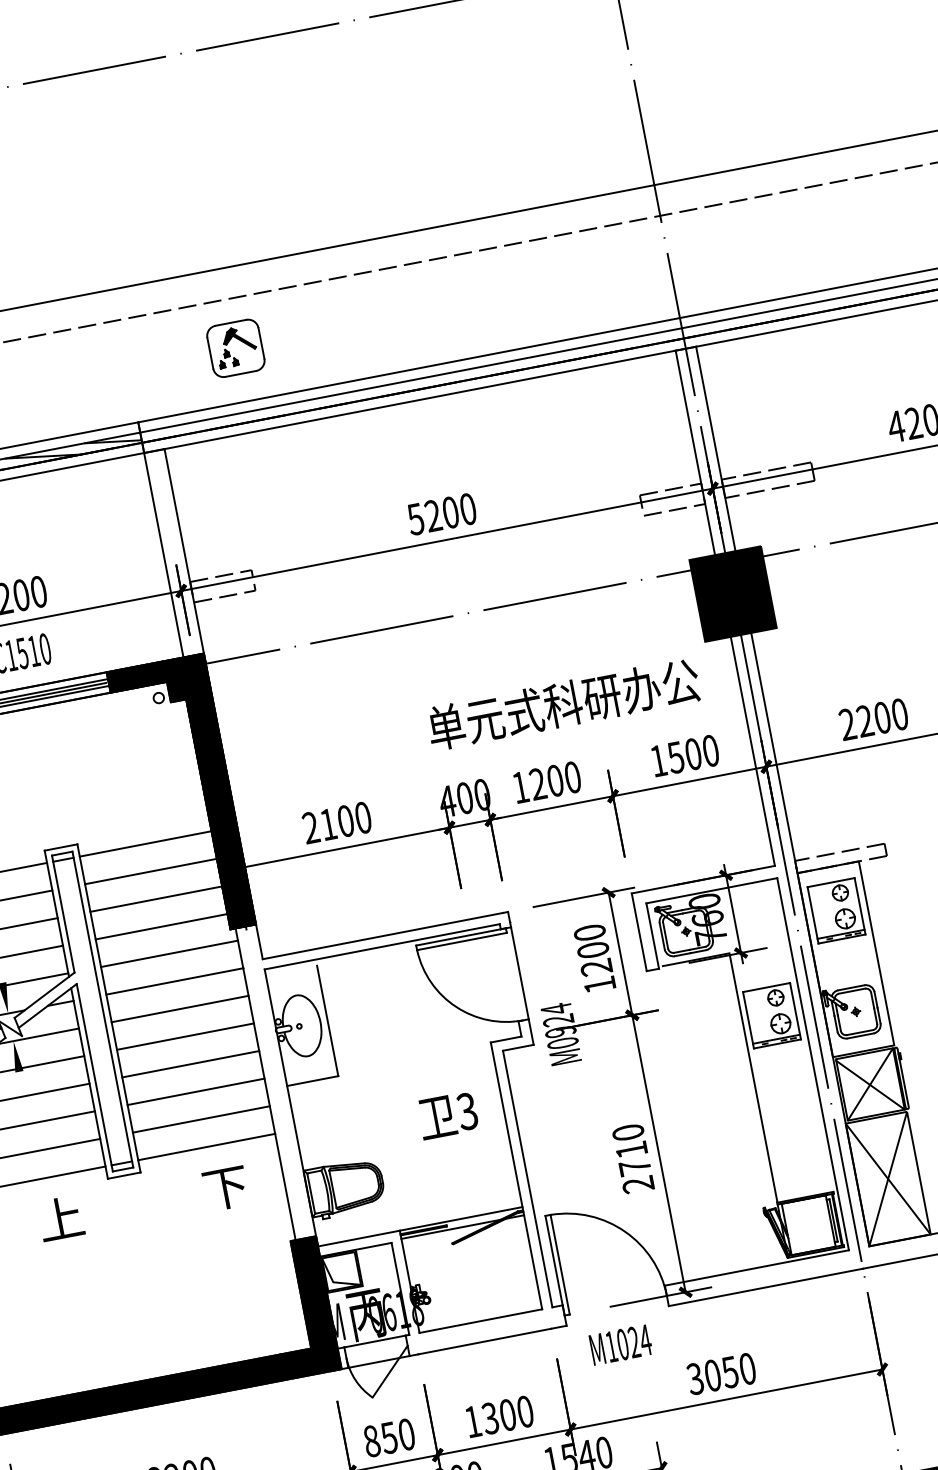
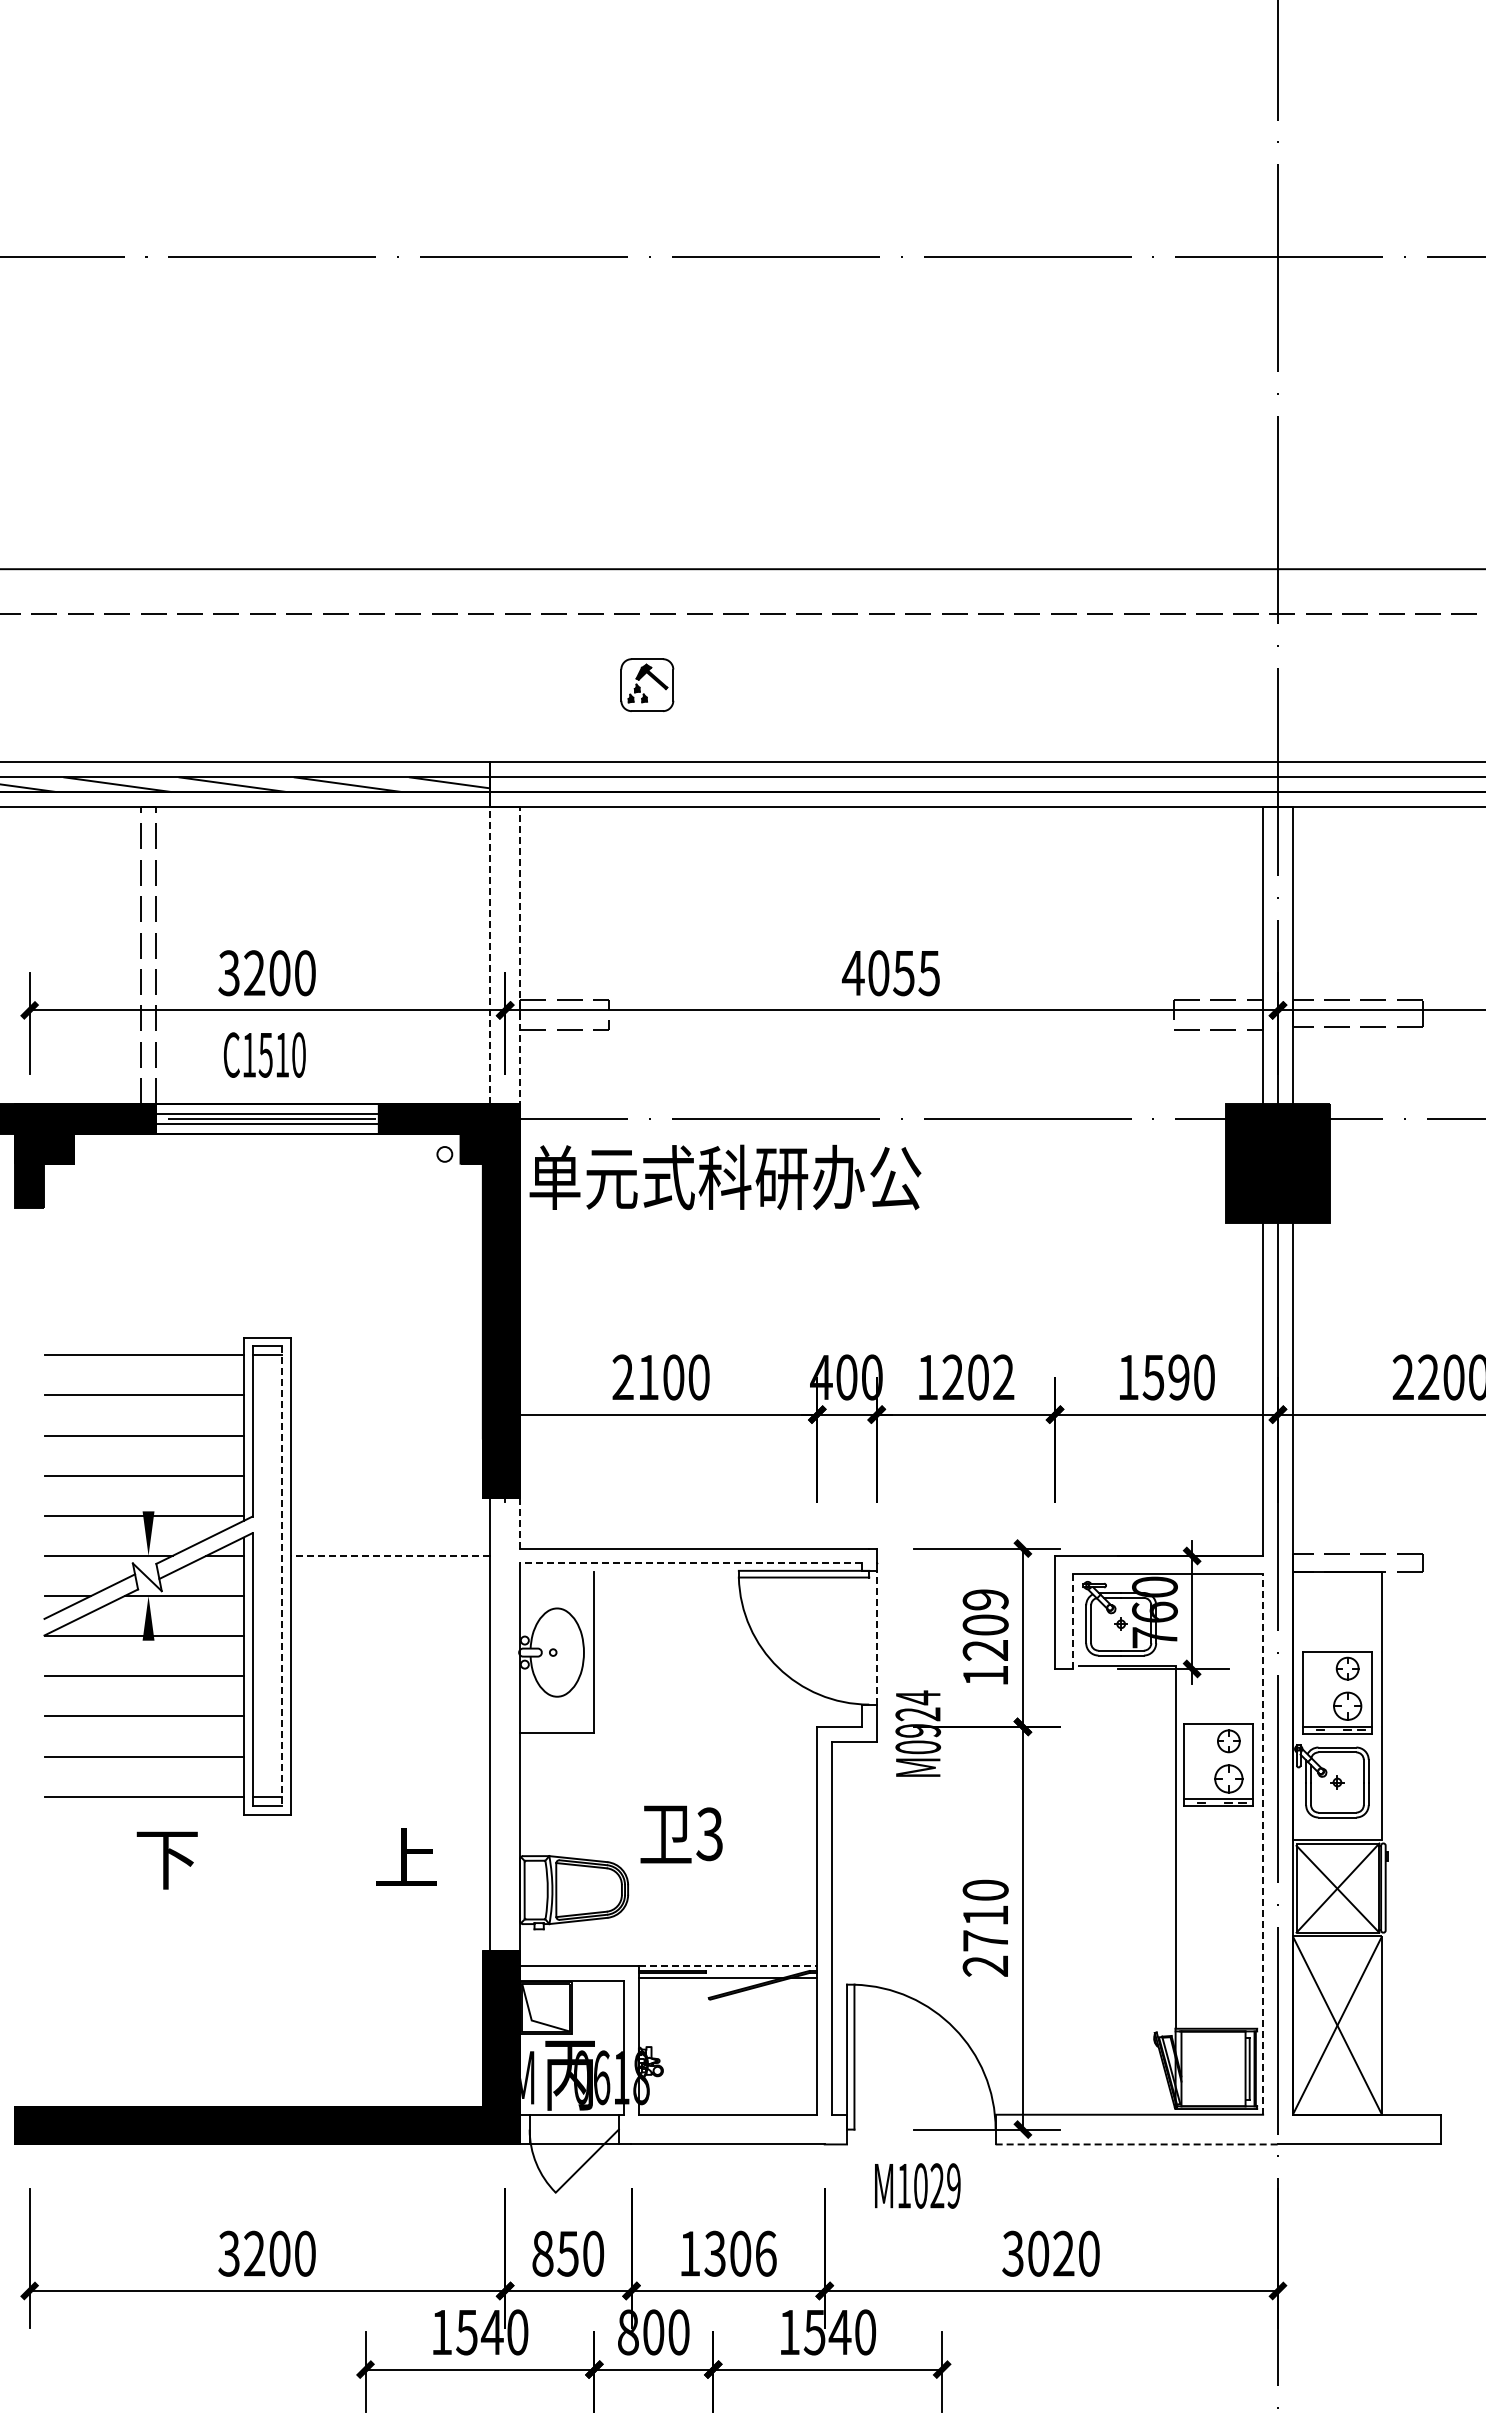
part: (236, 348) -> (647, 685), size x0.7
text: (441, 514) -> (890, 973), 5200 -> 4055
line: (163, 555) -> (490, 955), solid -> dashed
line: (185, 556) -> (520, 962), solid -> dashed
text: (563, 704) -> (725, 1177), moved
text: (693, 754) -> (1178, 1377), 1500 -> 1590
text: (572, 777) -> (1003, 1377), 1200 -> 1202
line: (145, 844) -> (386, 1355), removed
line: (150, 871) -> (386, 1395), removed
line: (155, 899) -> (386, 1435), removed
part: (836, 910) -> (1337, 1692), moved
line: (161, 926) -> (386, 1475), removed
text: (589, 932) -> (985, 1599), 1200 -> 1209
line: (652, 936) -> (1072, 1621), solid -> dashed
line: (259, 941) -> (520, 1522), solid -> dashed
line: (382, 946) -> (690, 1563), solid -> dashed
line: (169, 953) -> (390, 1515), removed
line: (519, 973) -> (876, 1637), solid -> dashed
line: (174, 981) -> (390, 1555), solid -> dashed
line: (103, 1009) -> (282, 1576), solid -> dashed
line: (180, 1009) -> (390, 1596), removed
line: (185, 1036) -> (390, 1636), removed
line: (813, 1063) -> (1263, 1843), solid -> dashed
line: (190, 1064) -> (390, 1676), removed
line: (195, 1091) -> (390, 1716), removed
text: (447, 1115) -> (681, 1834), moved
line: (201, 1119) -> (390, 1756), removed
line: (206, 1146) -> (390, 1796), removed
text: (225, 1187) -> (406, 1858), 下 -> 上
text: (60, 1219) -> (166, 1858), 上 -> 下
line: (461, 1219) -> (728, 1966), solid -> dashed
line: (766, 1287) -> (1137, 2144), solid -> dashed
text: (645, 1339) -> (953, 2185), M1024 -> M1029
text: (729, 1372) -> (1063, 2253), 3050 -> 3020
text: (524, 1411) -> (765, 2253), 1300 -> 1306

